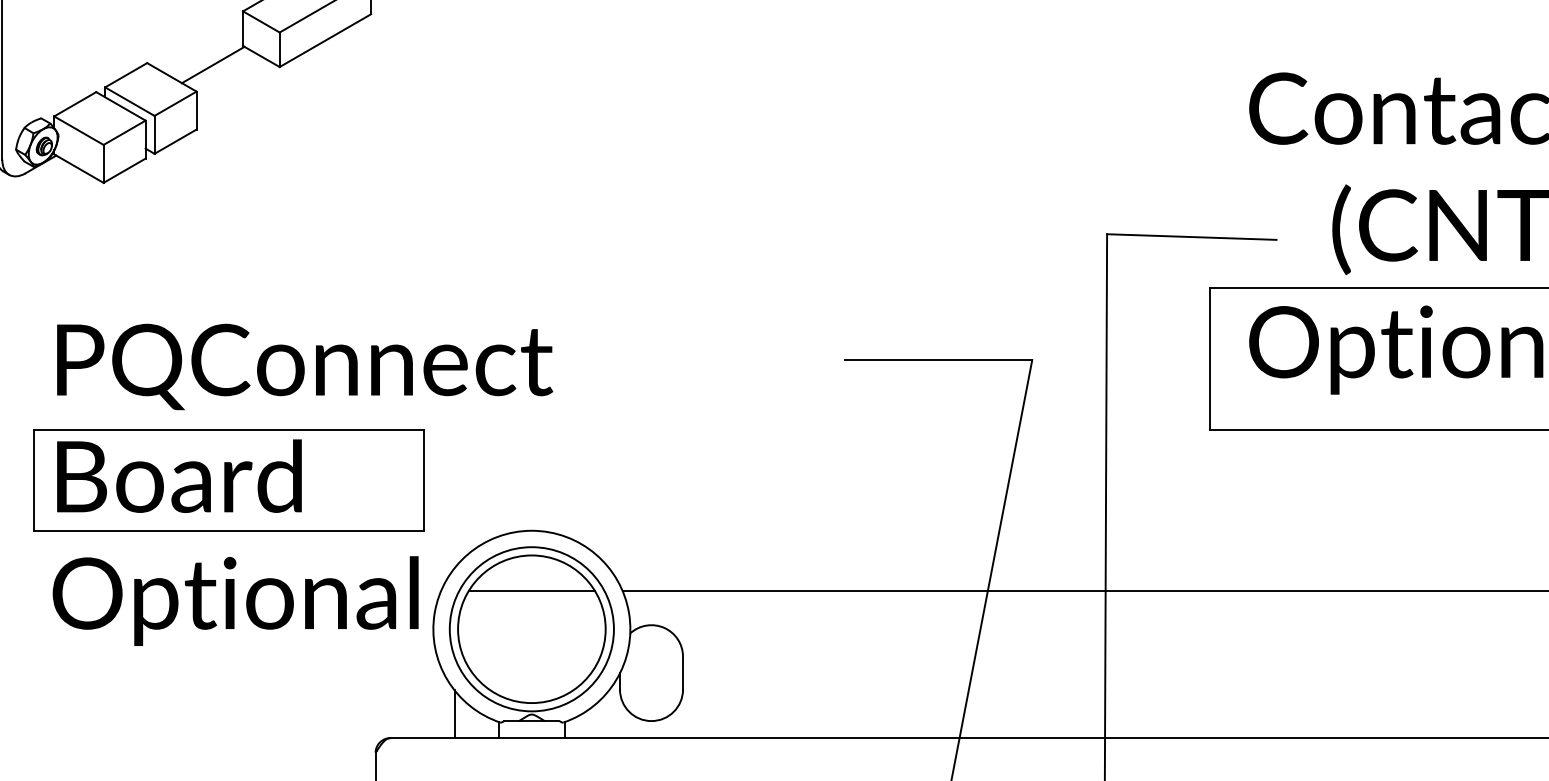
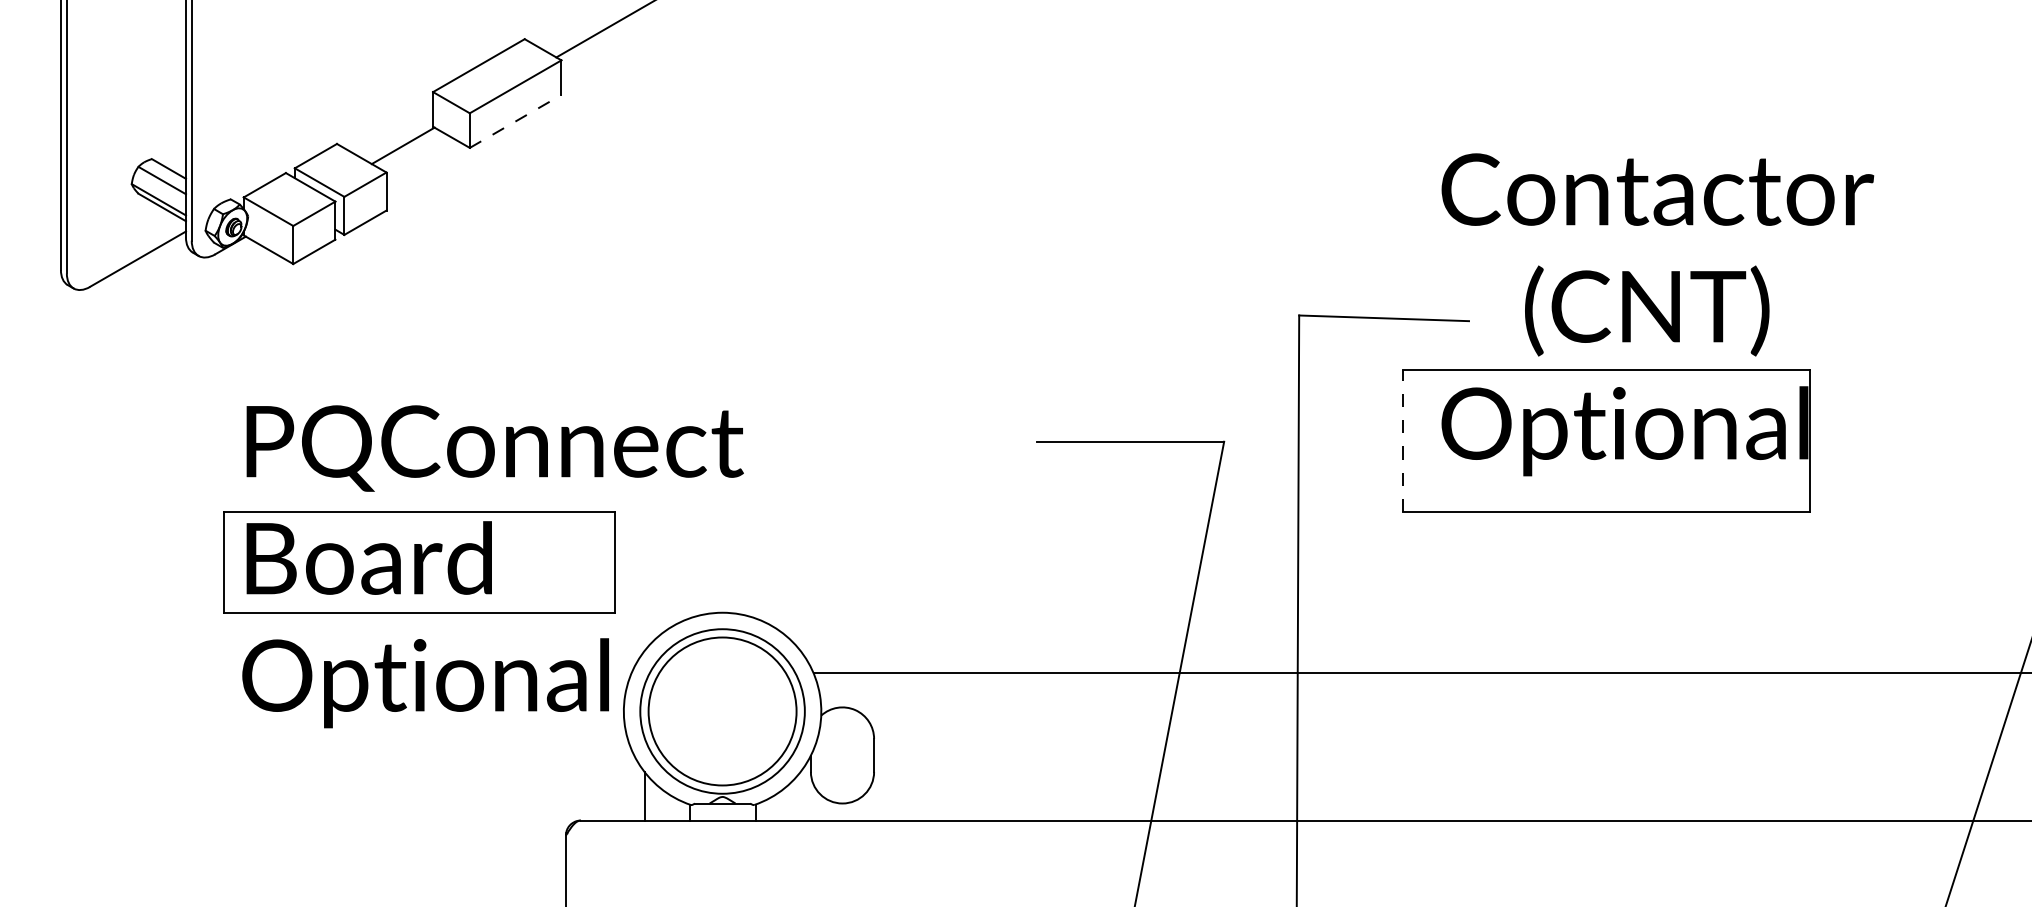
line: (325, 40) -> (515, 121), solid -> dashed
line: (1210, 358) -> (1402, 440), solid -> dashed
line: (531, 591) -> (722, 673), removed

